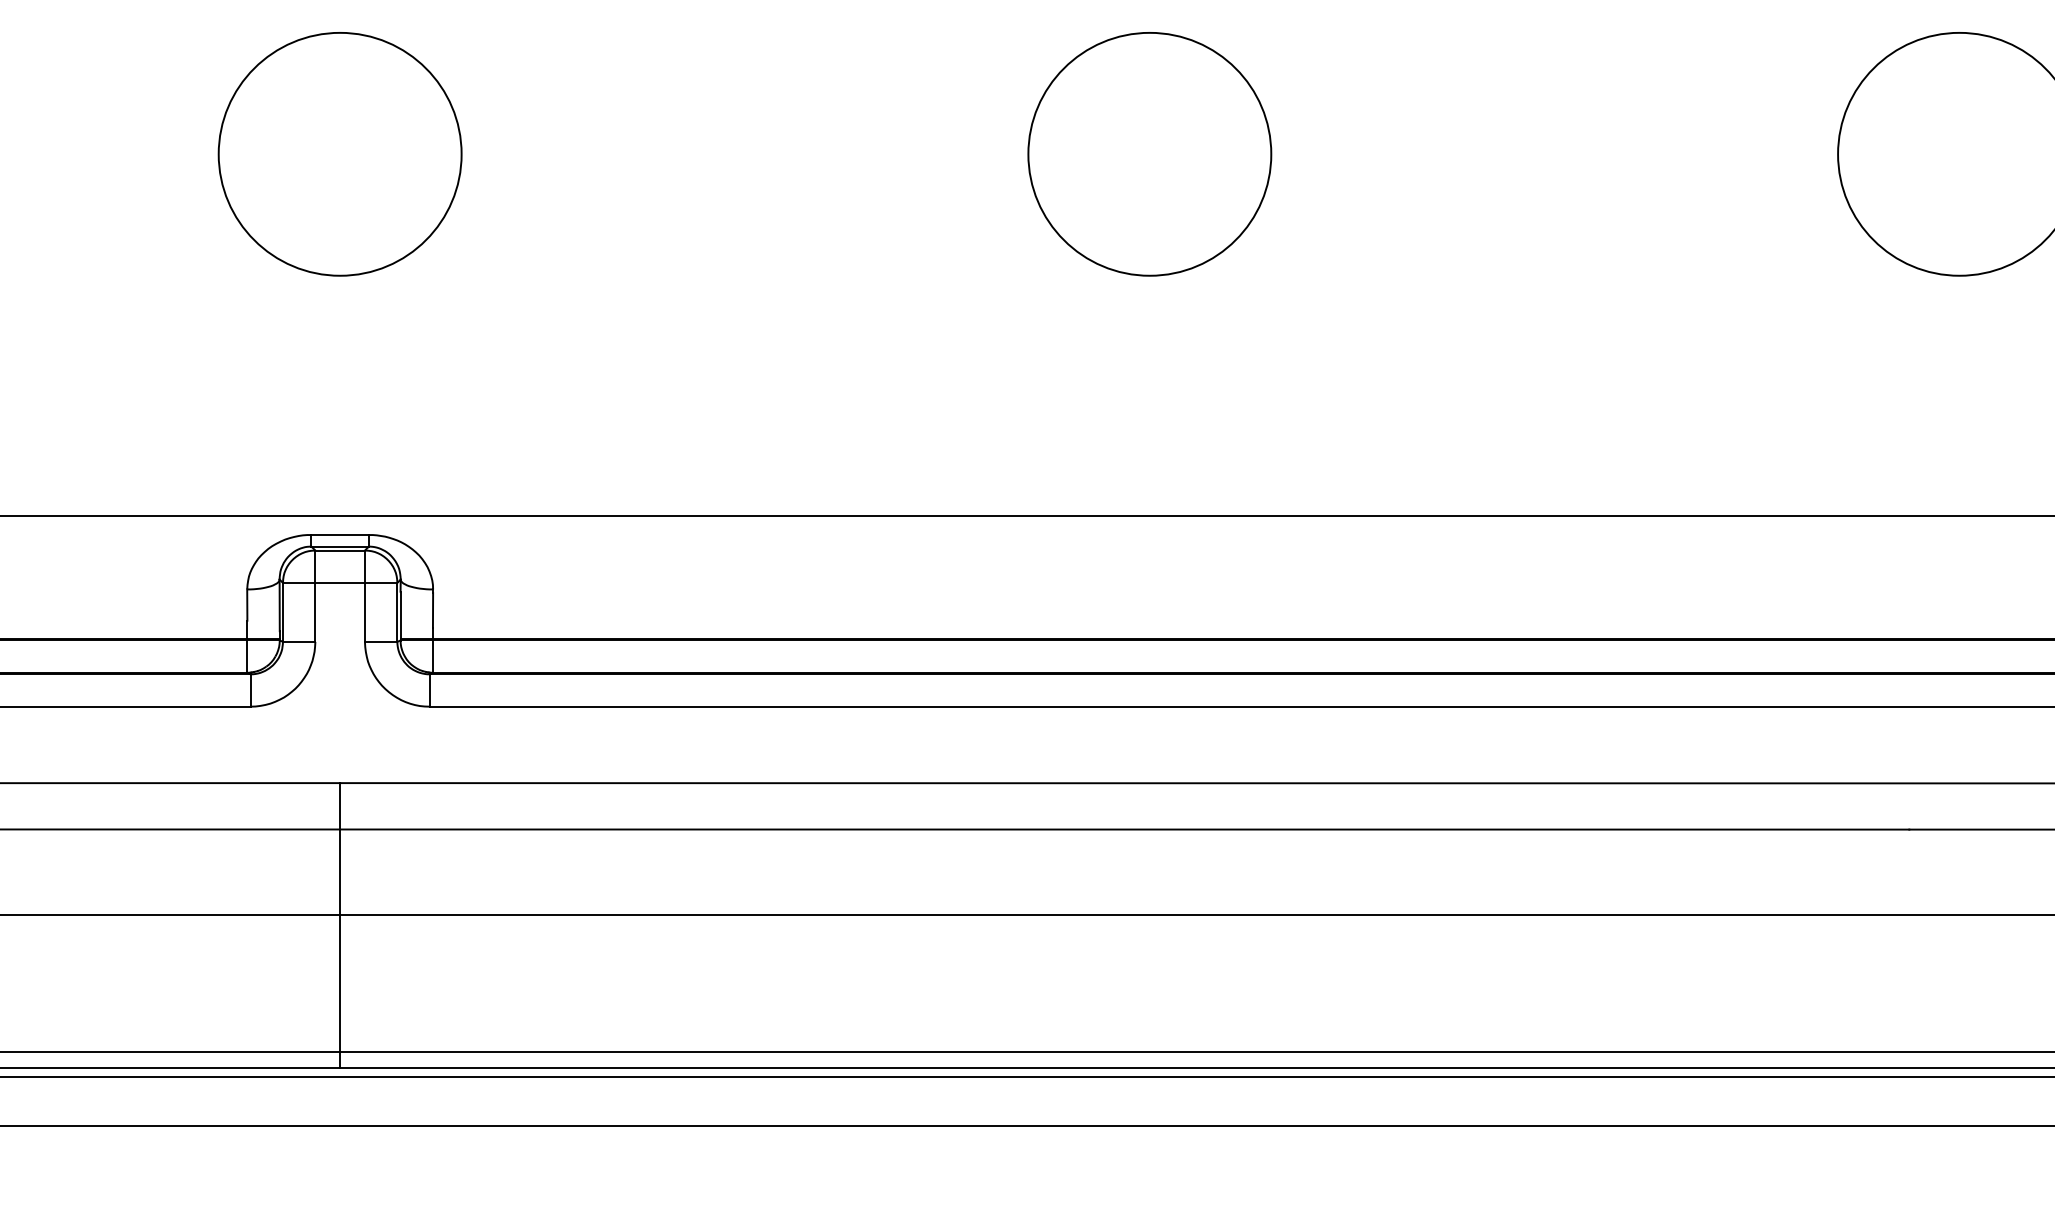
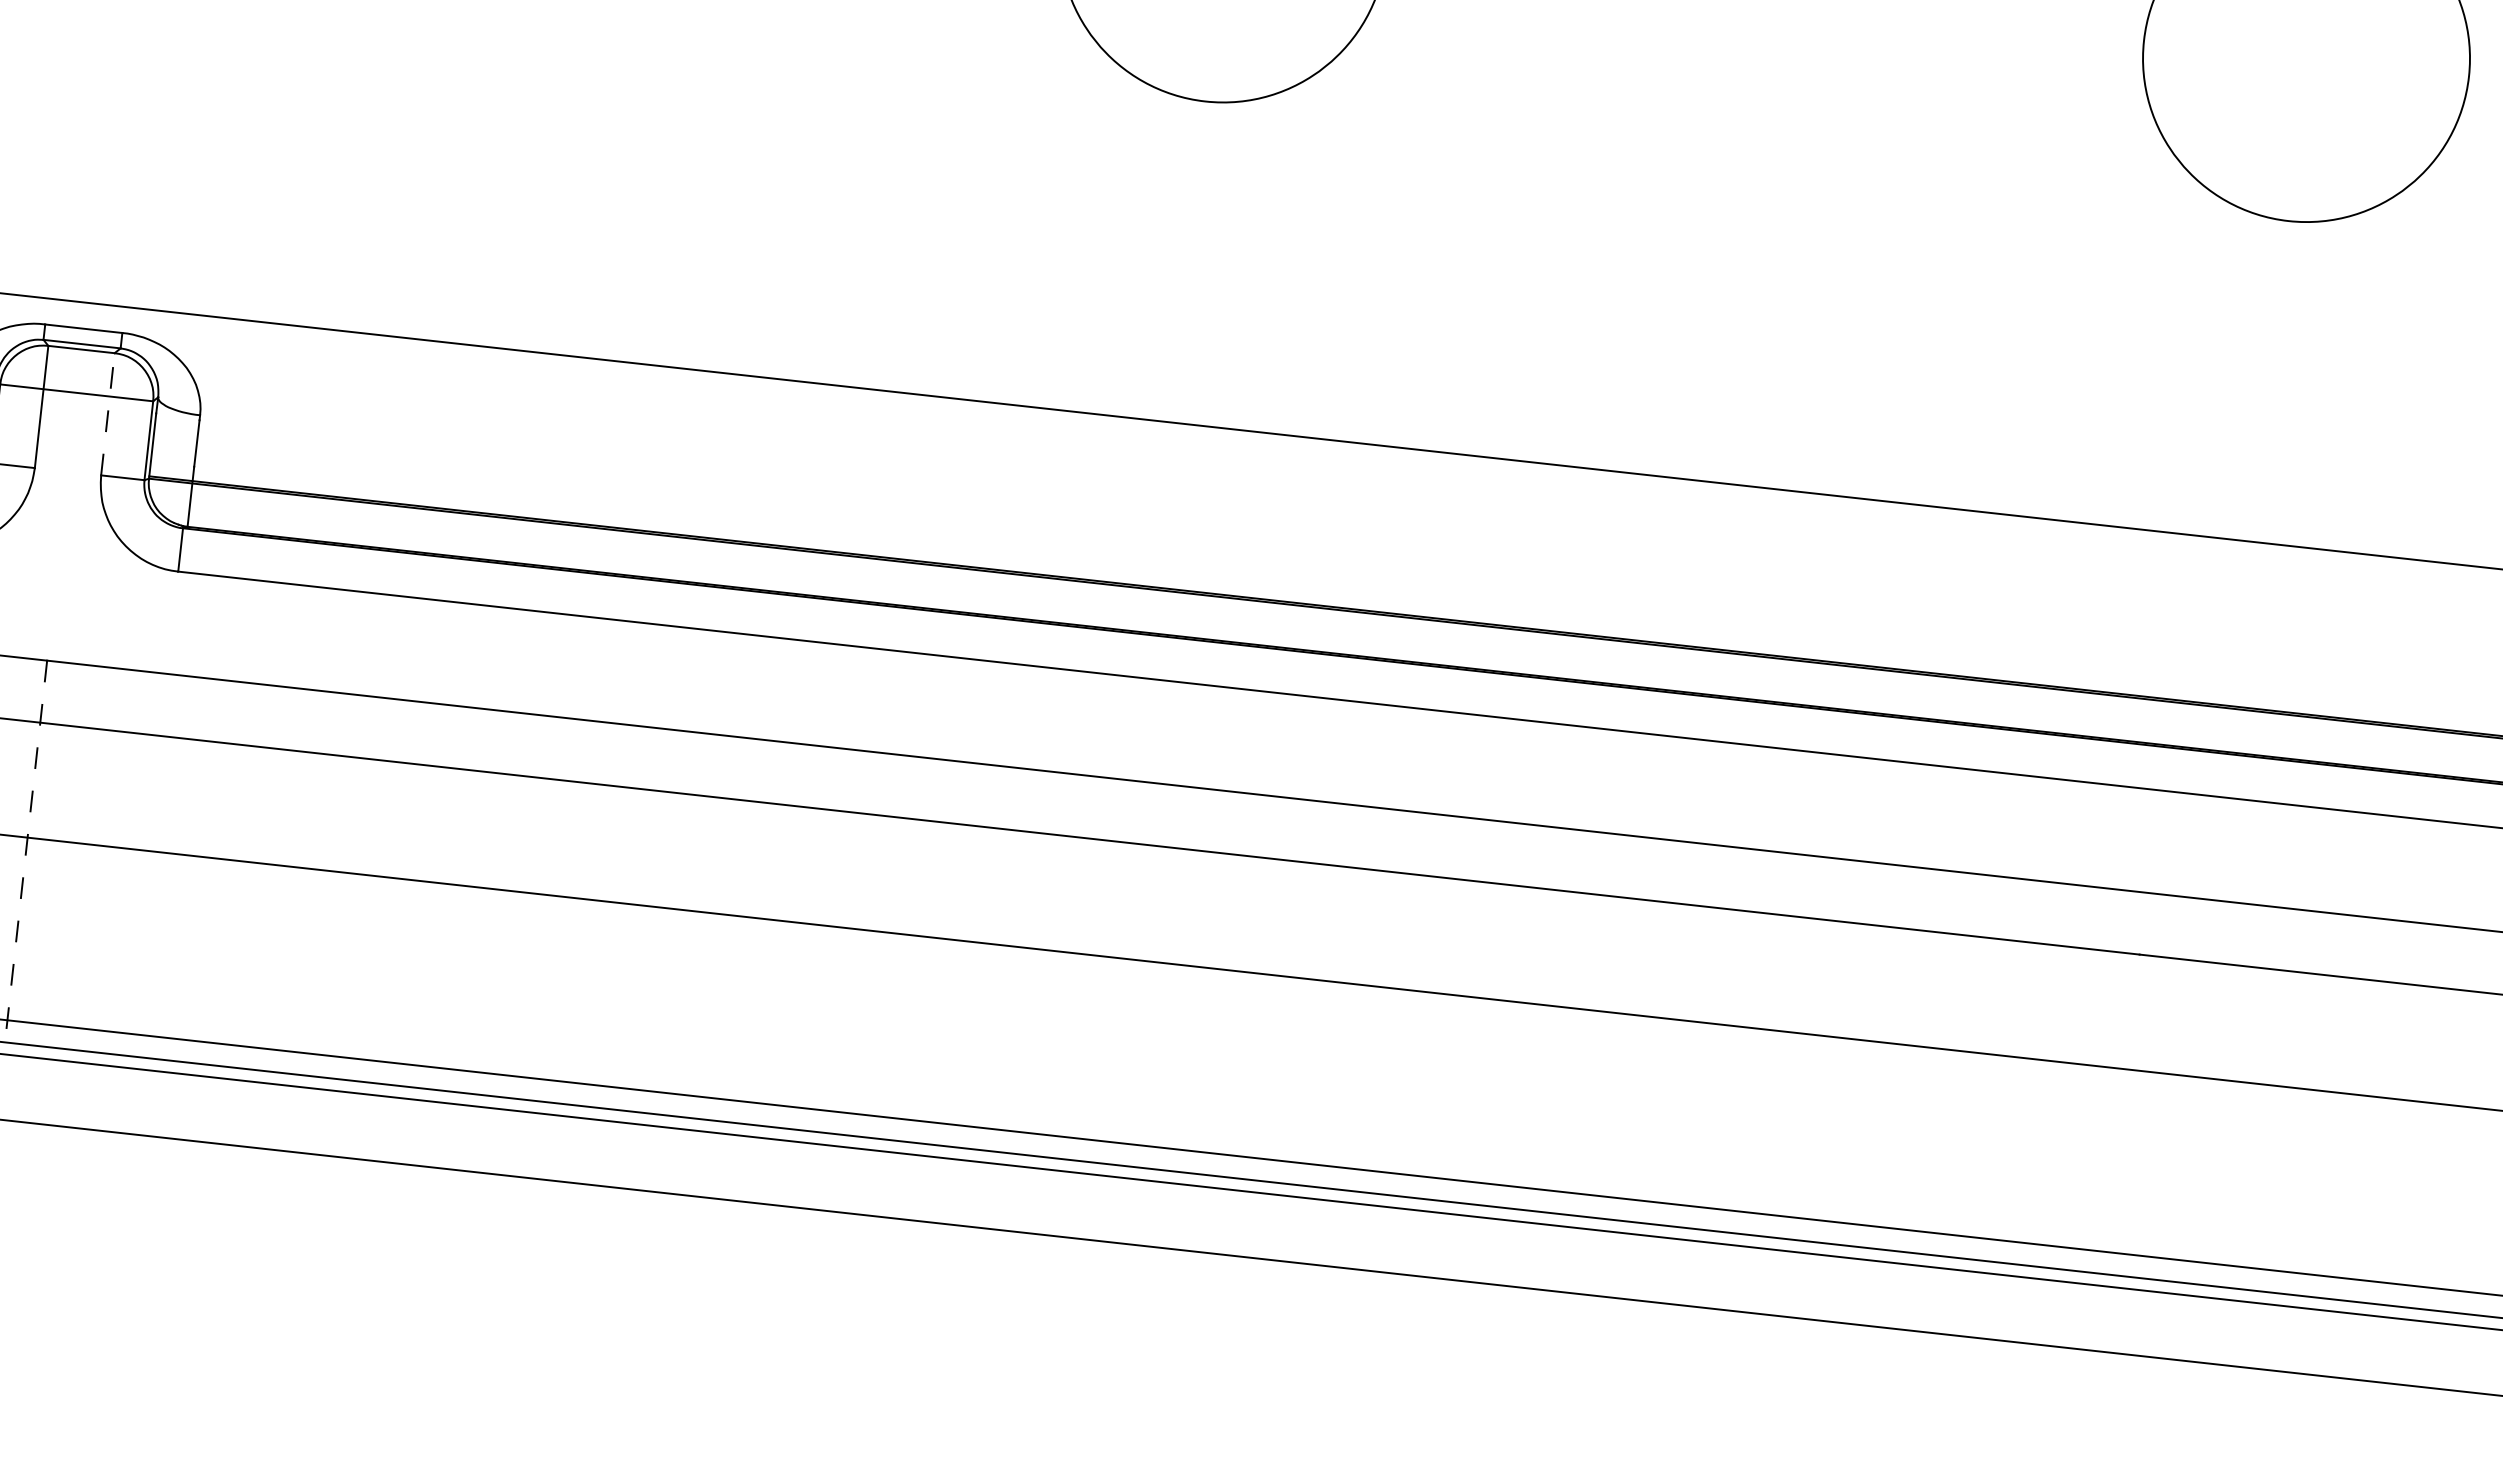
line: (364, 596) -> (107, 414), solid -> dashed
line: (340, 925) -> (26, 851), solid -> dashed

